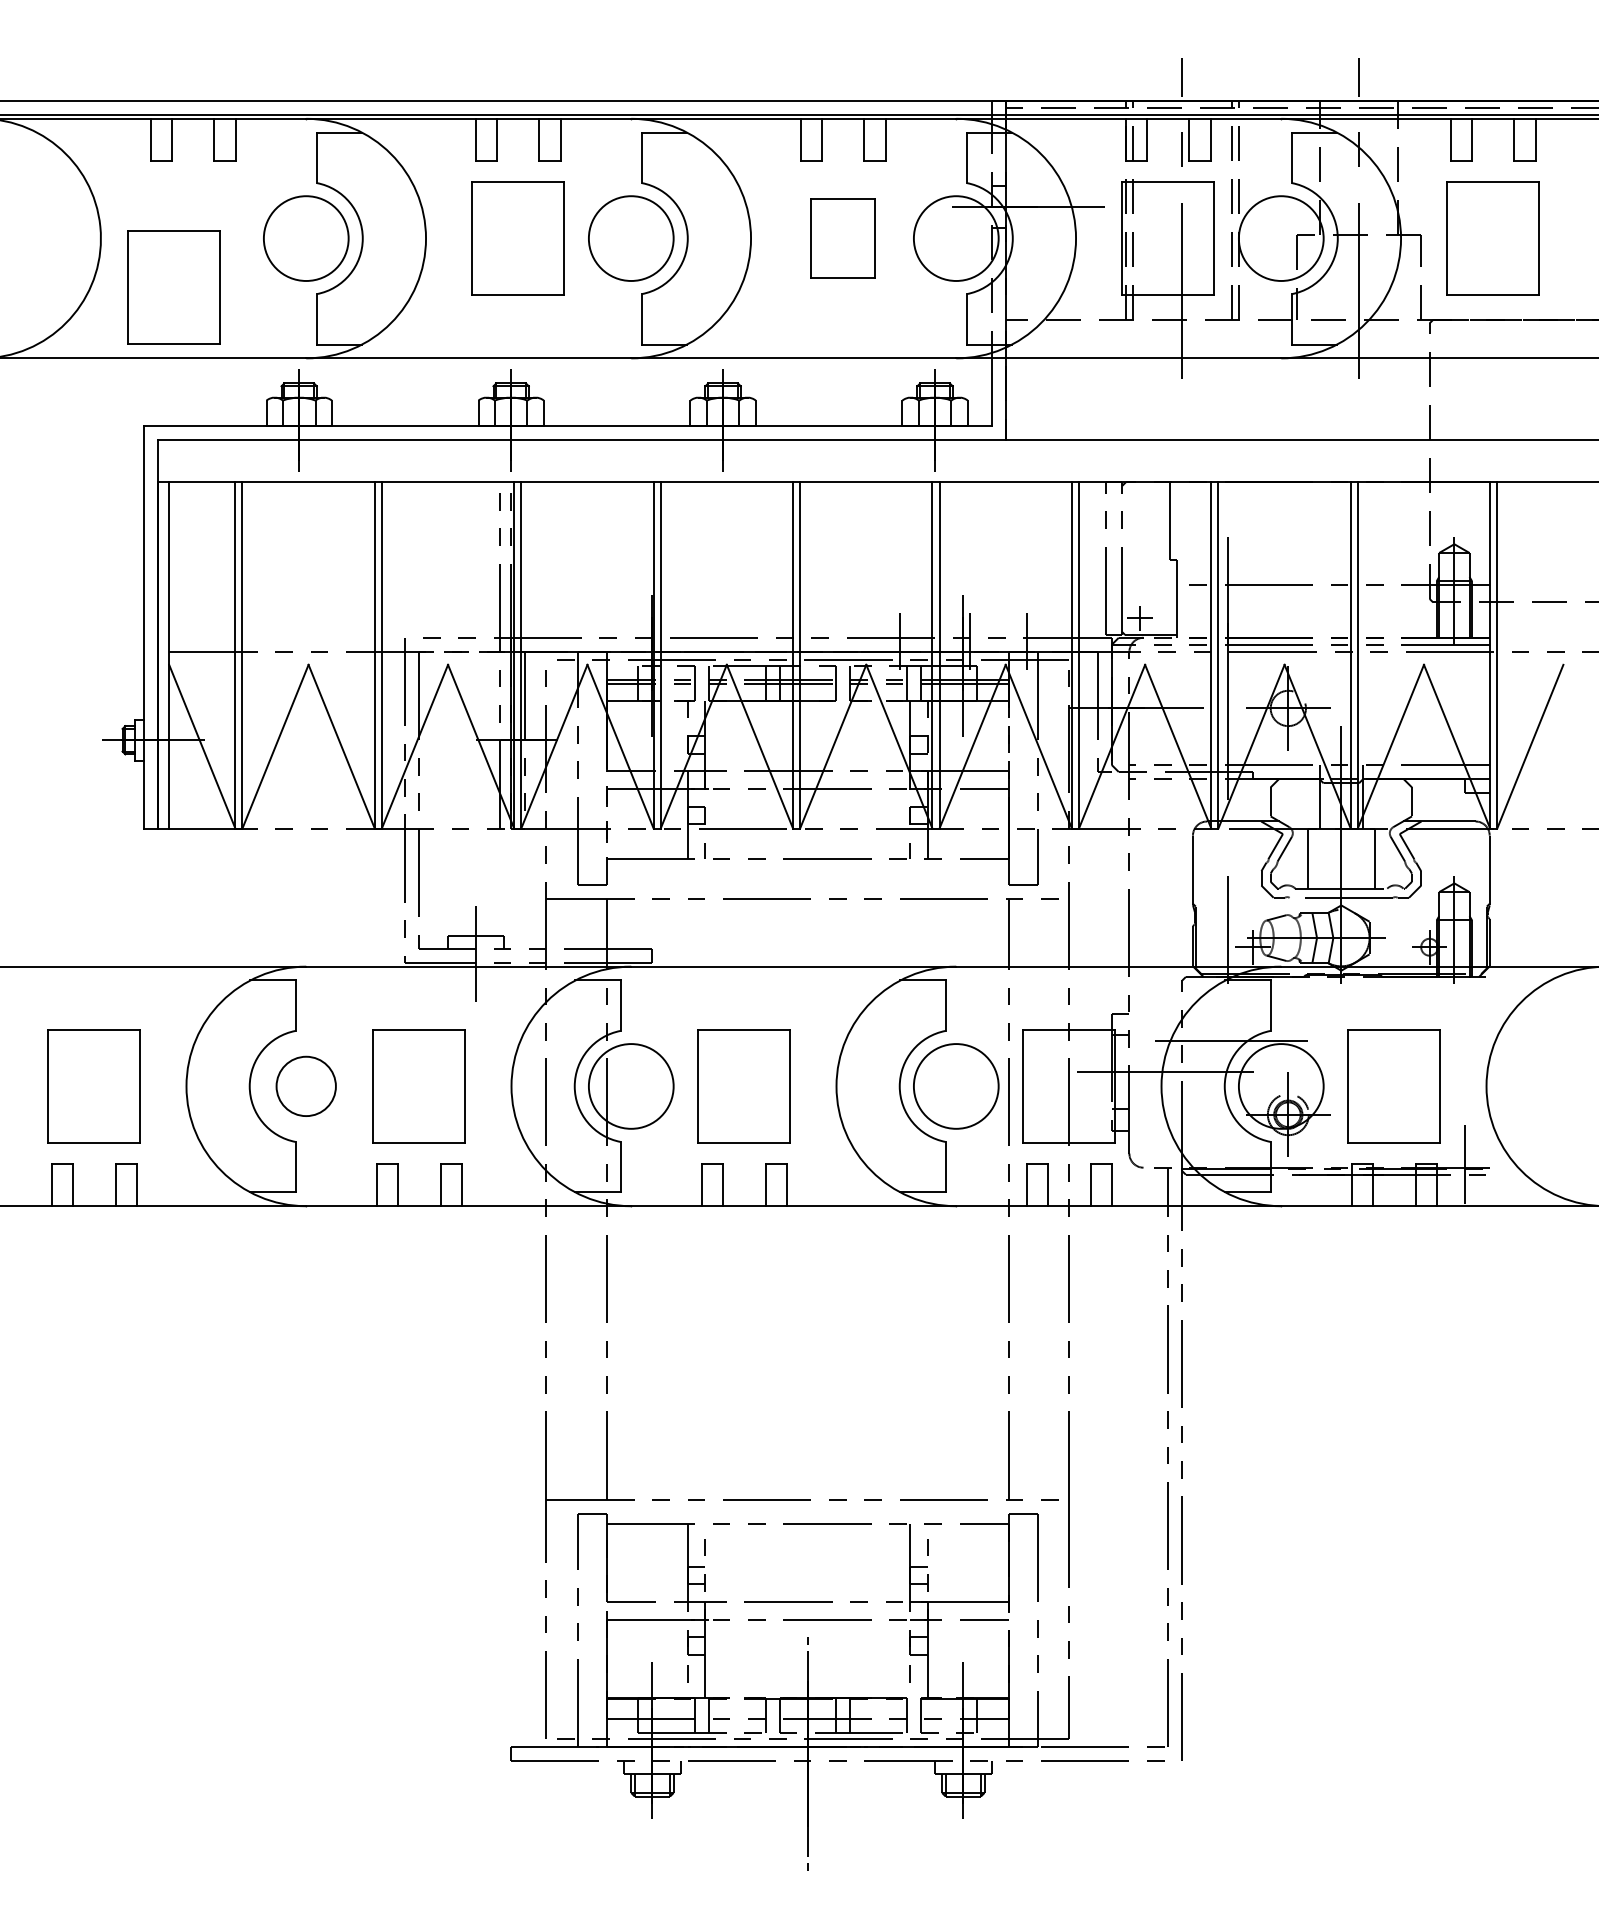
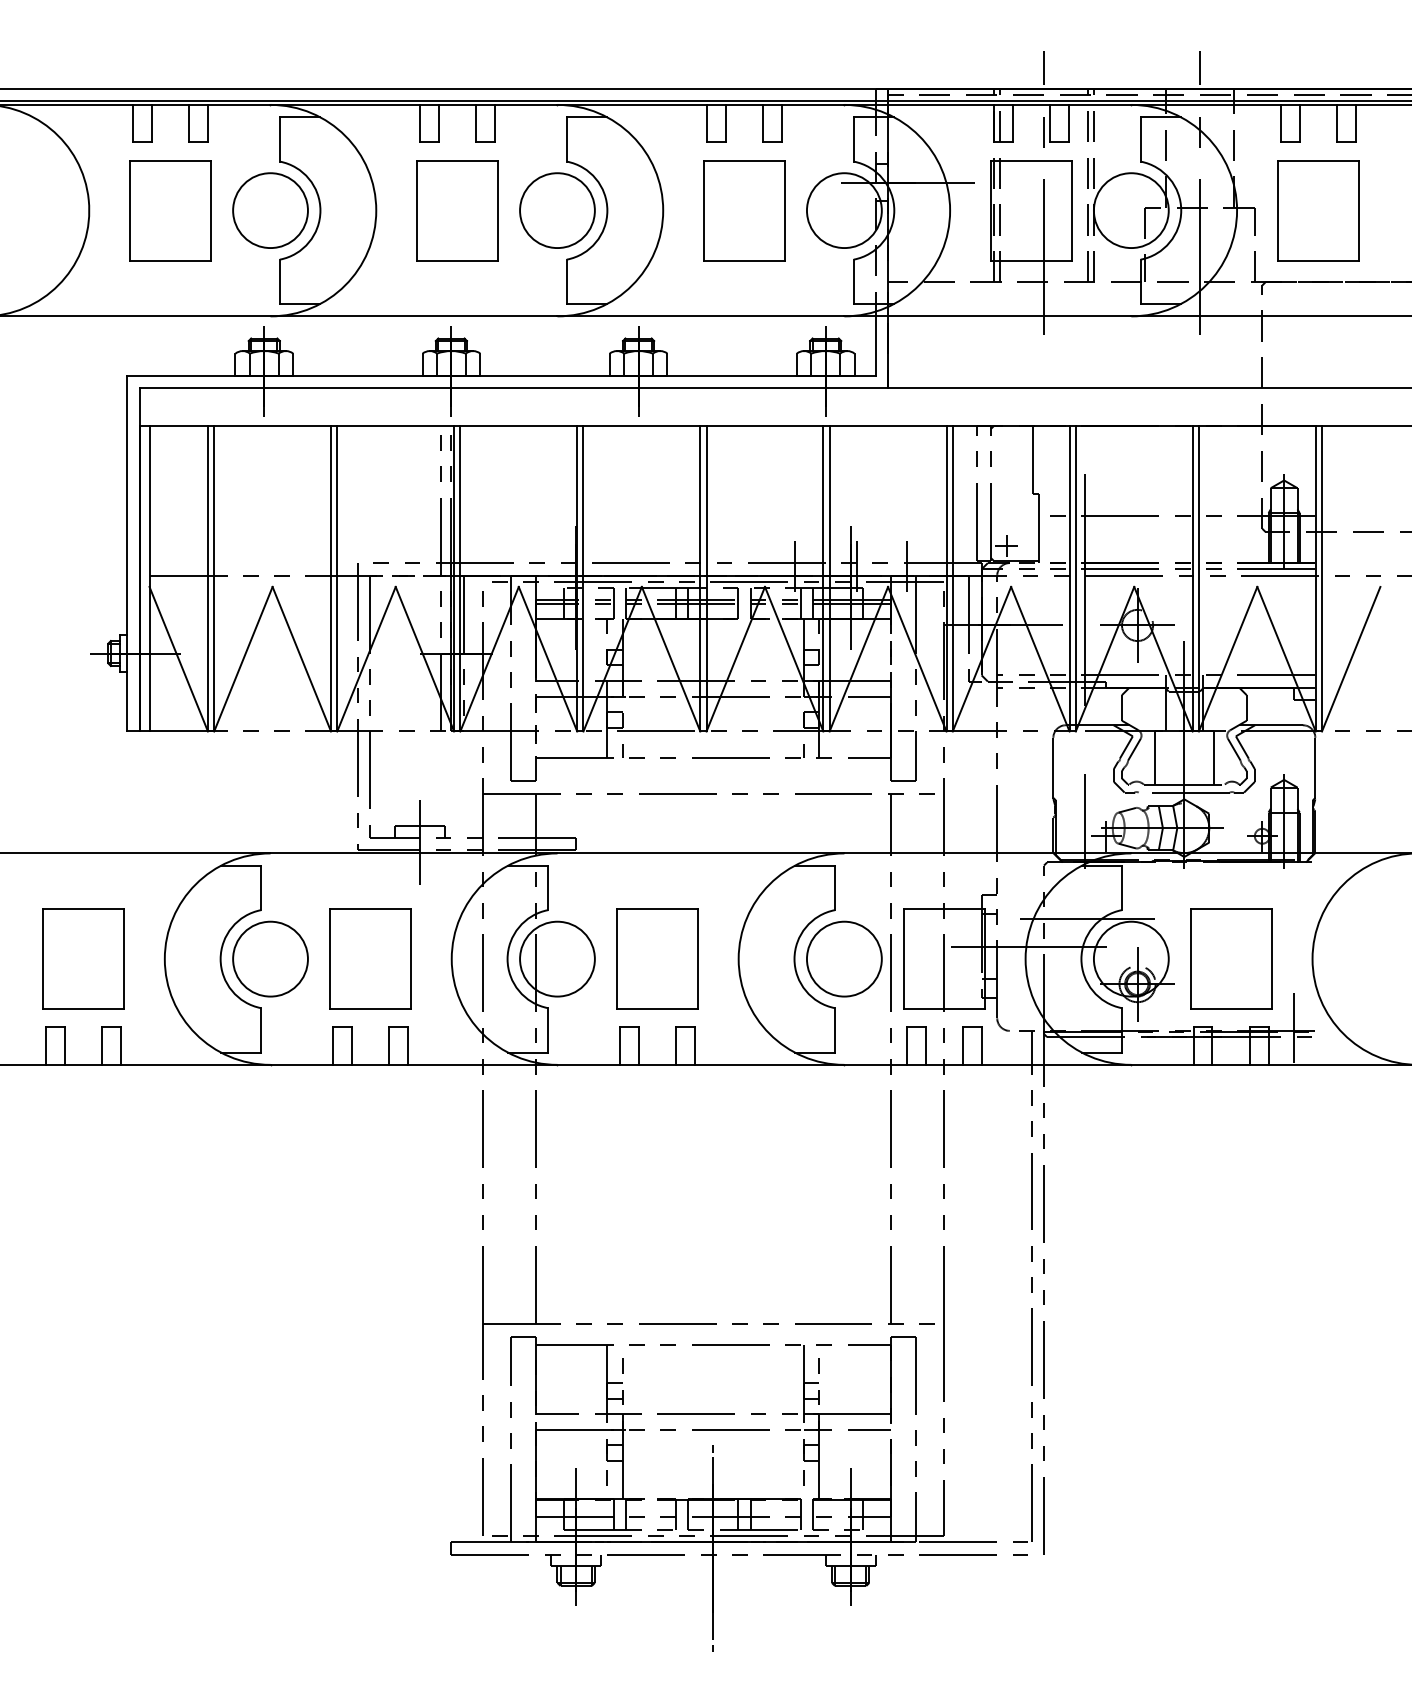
part: (843, 238) -> (744, 210), size x1.43
part: (173, 287) -> (170, 210), moved
circle: (306, 1085) -> (270, 958), size x1.43

